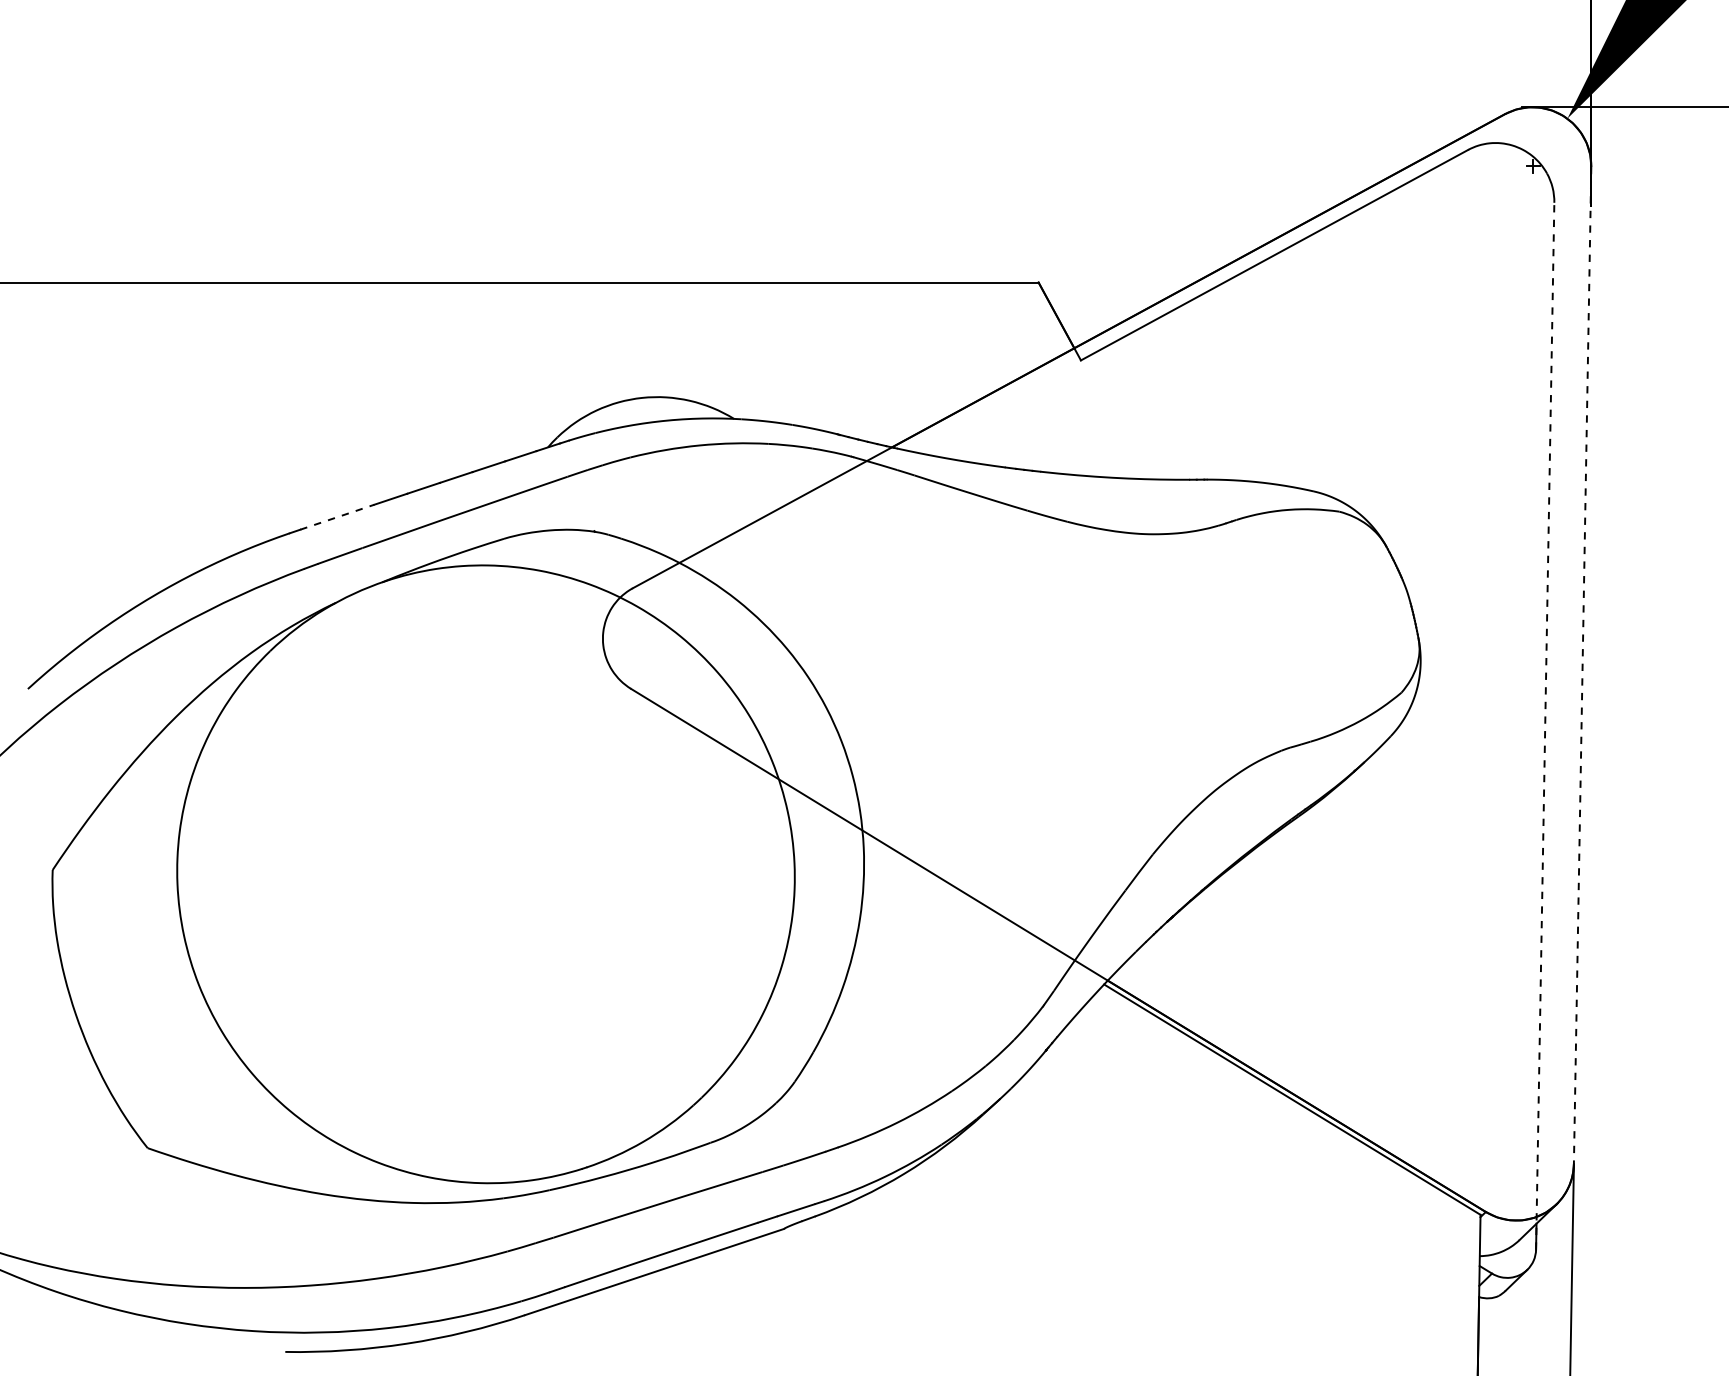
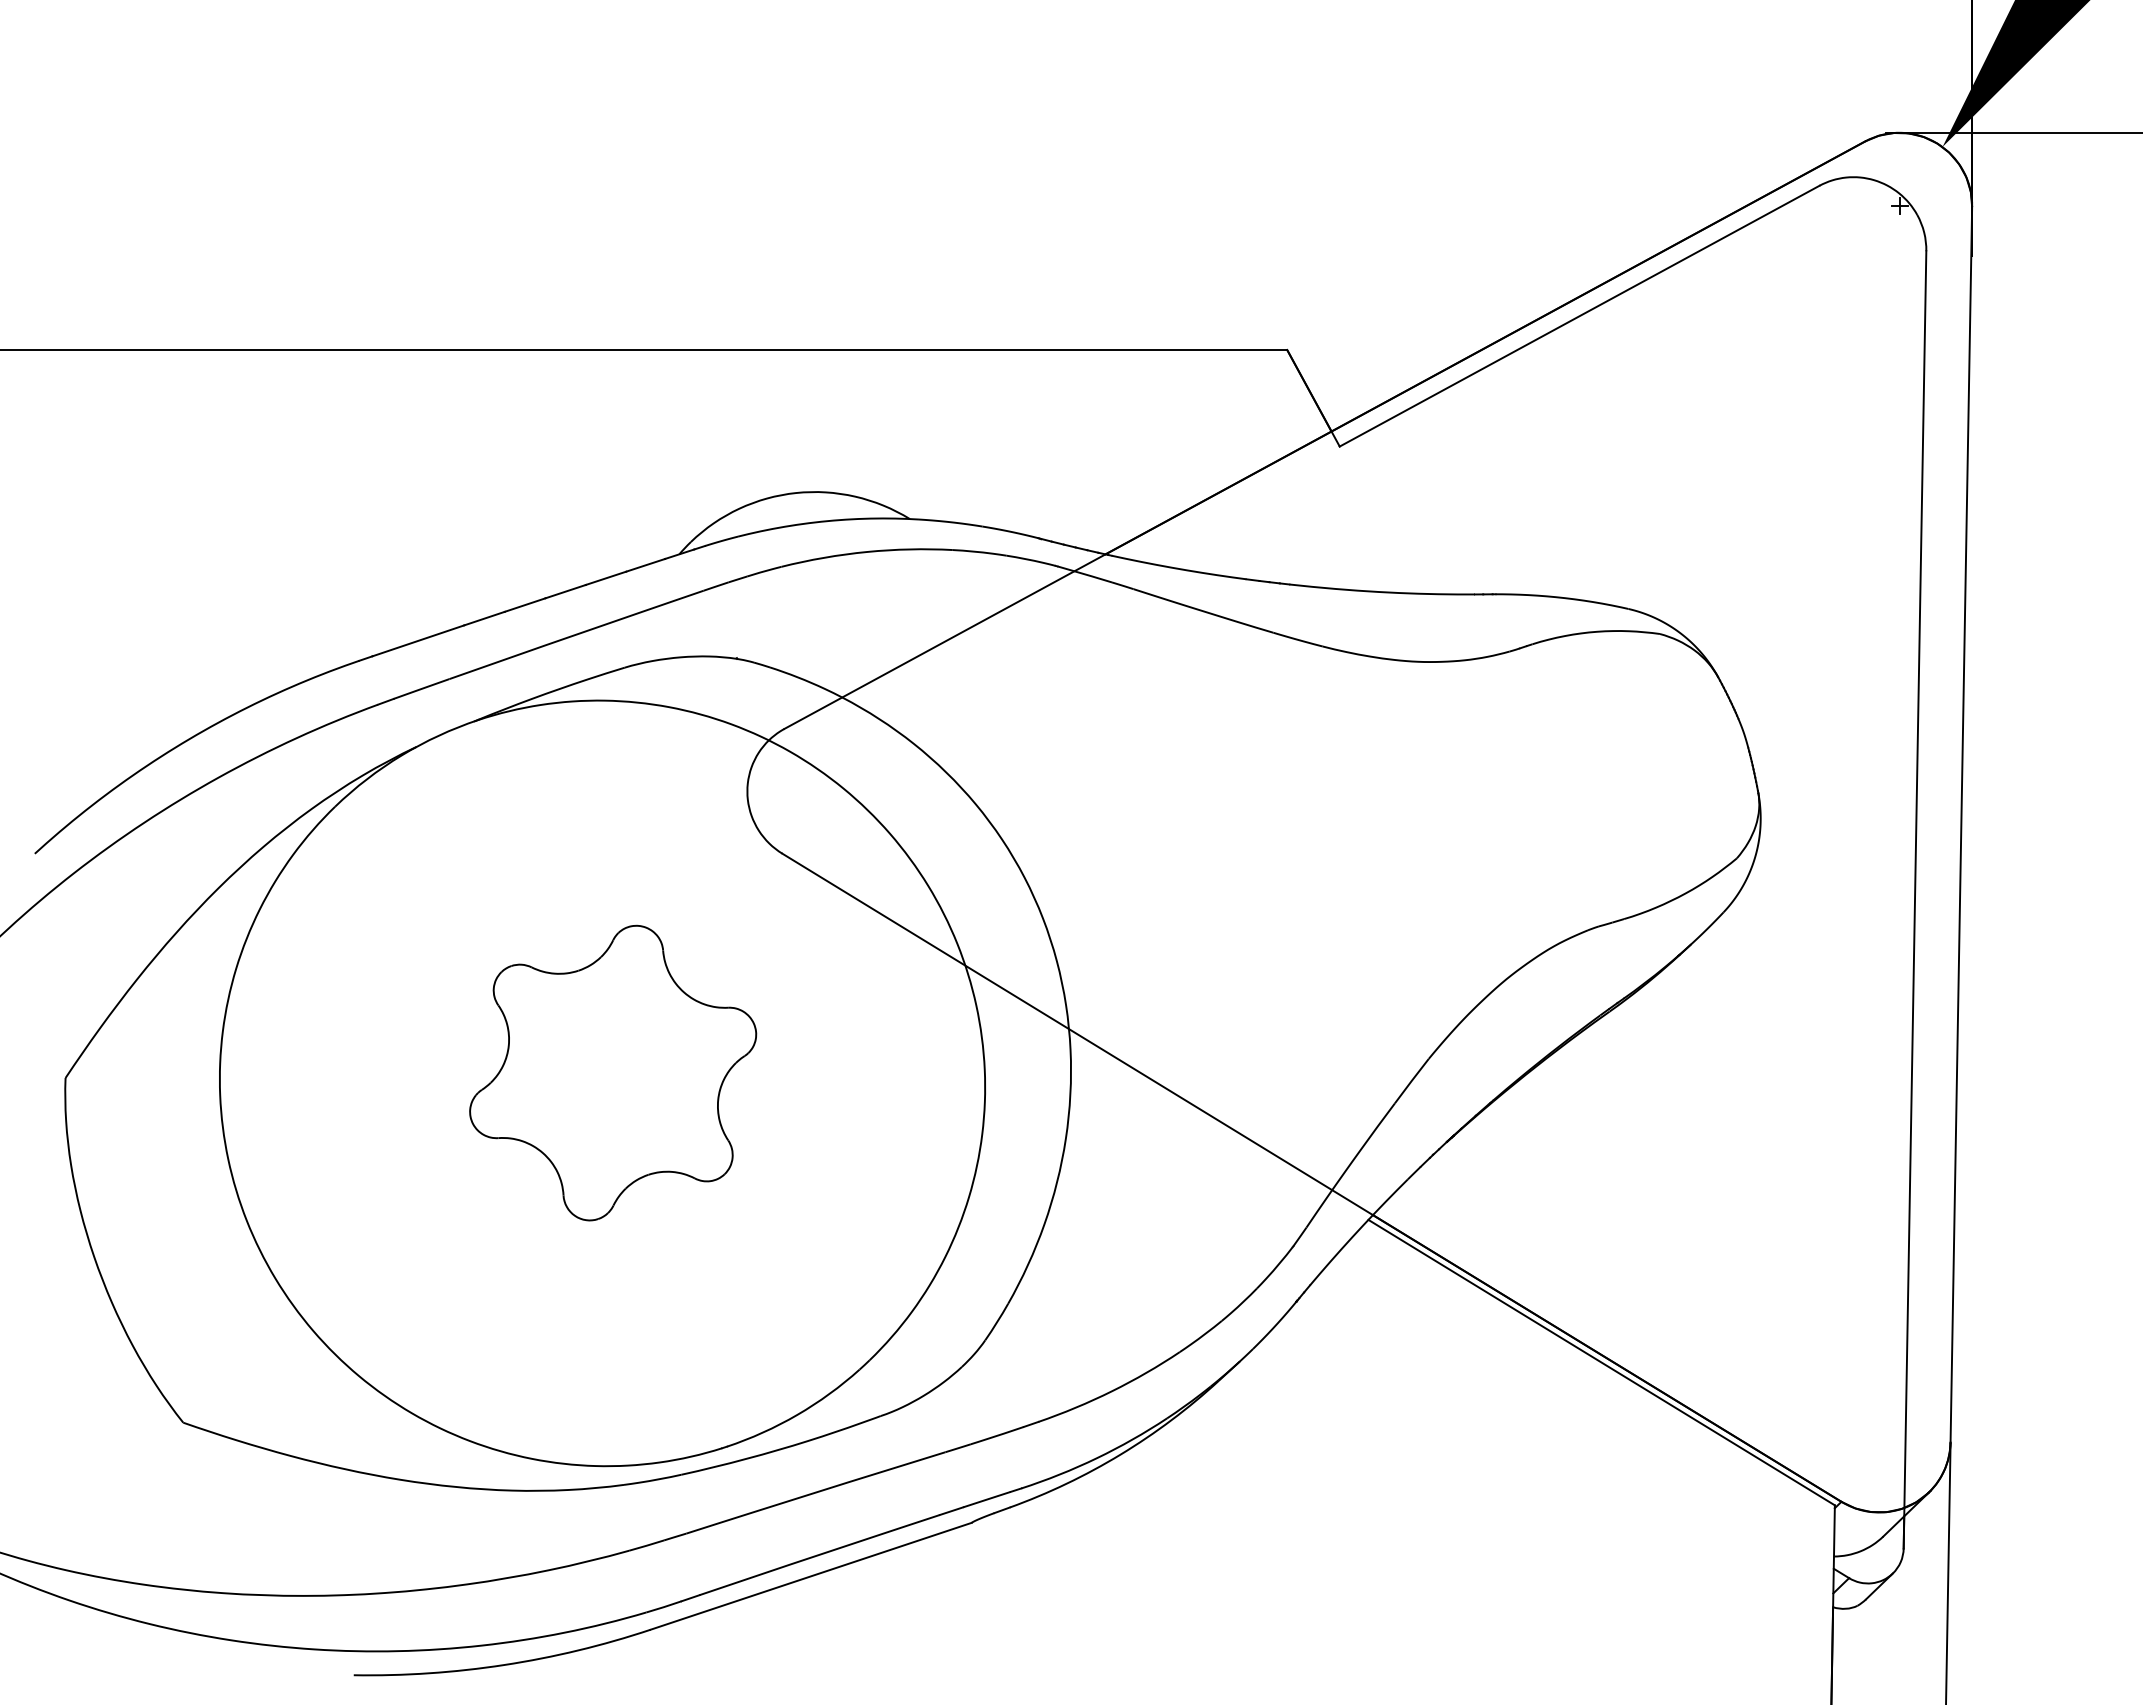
line: (337, 516) -> (418, 640), dashed -> solid
line: (1582, 665) -> (1961, 824), dashed -> solid
line: (1545, 725) -> (1915, 899), dashed -> solid
part: (494, 865) -> (613, 1072), added

